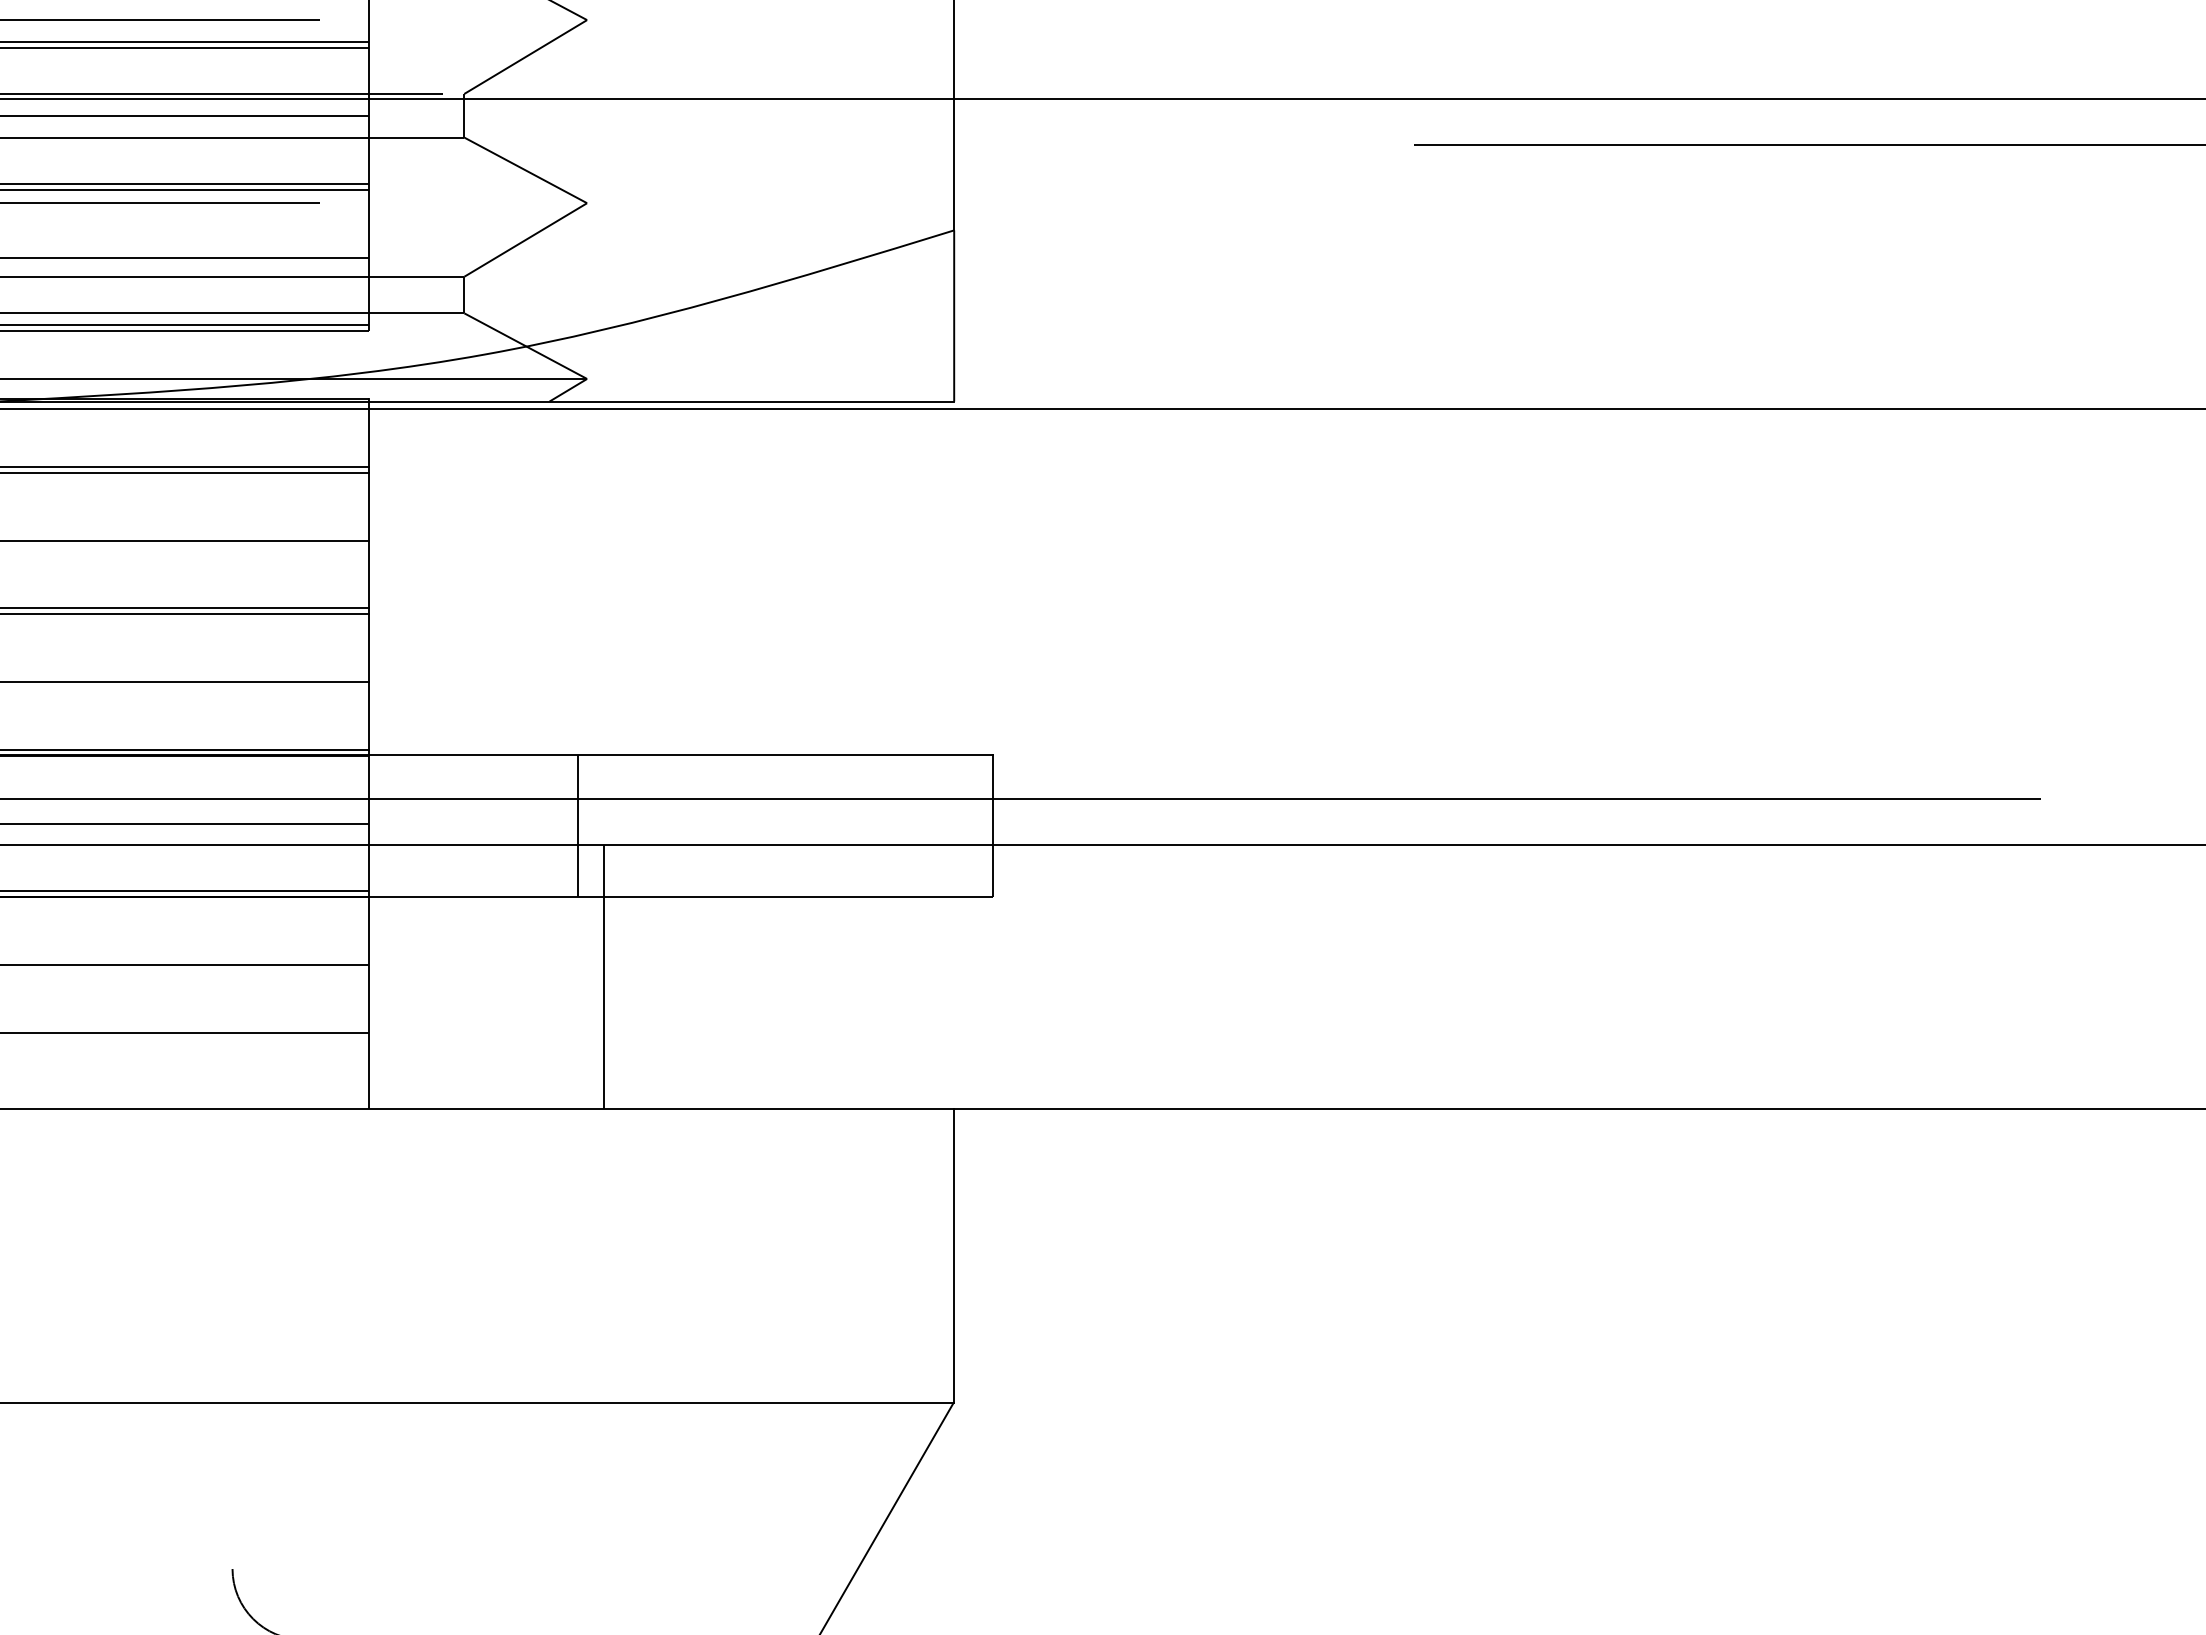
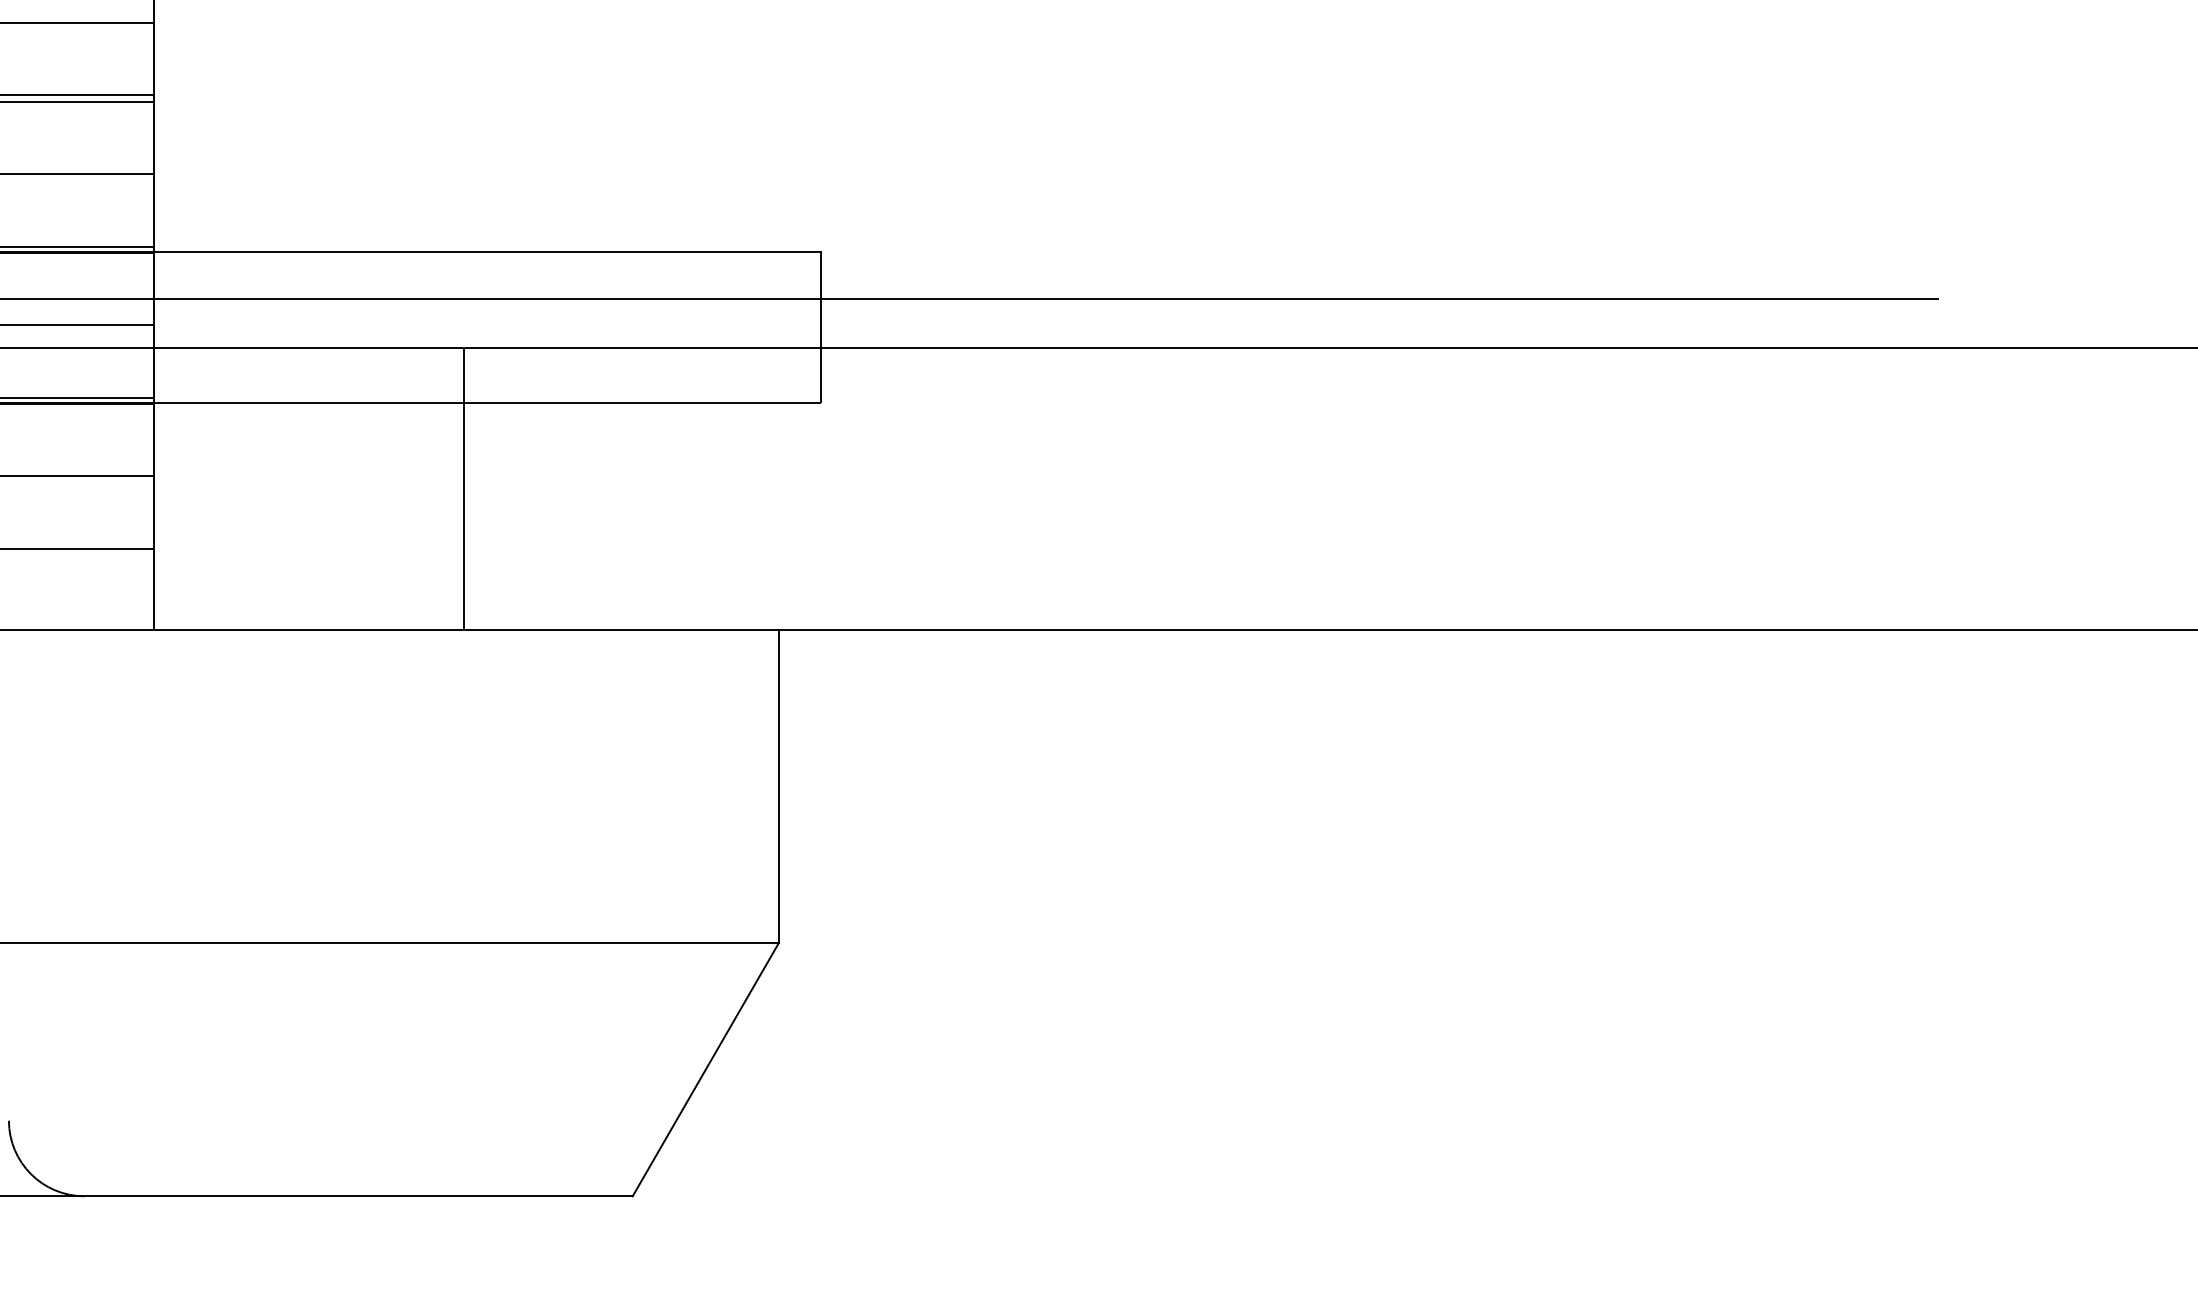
line: (577, 825) -> (377, 327), removed
line: (604, 976) -> (464, 488), moved

